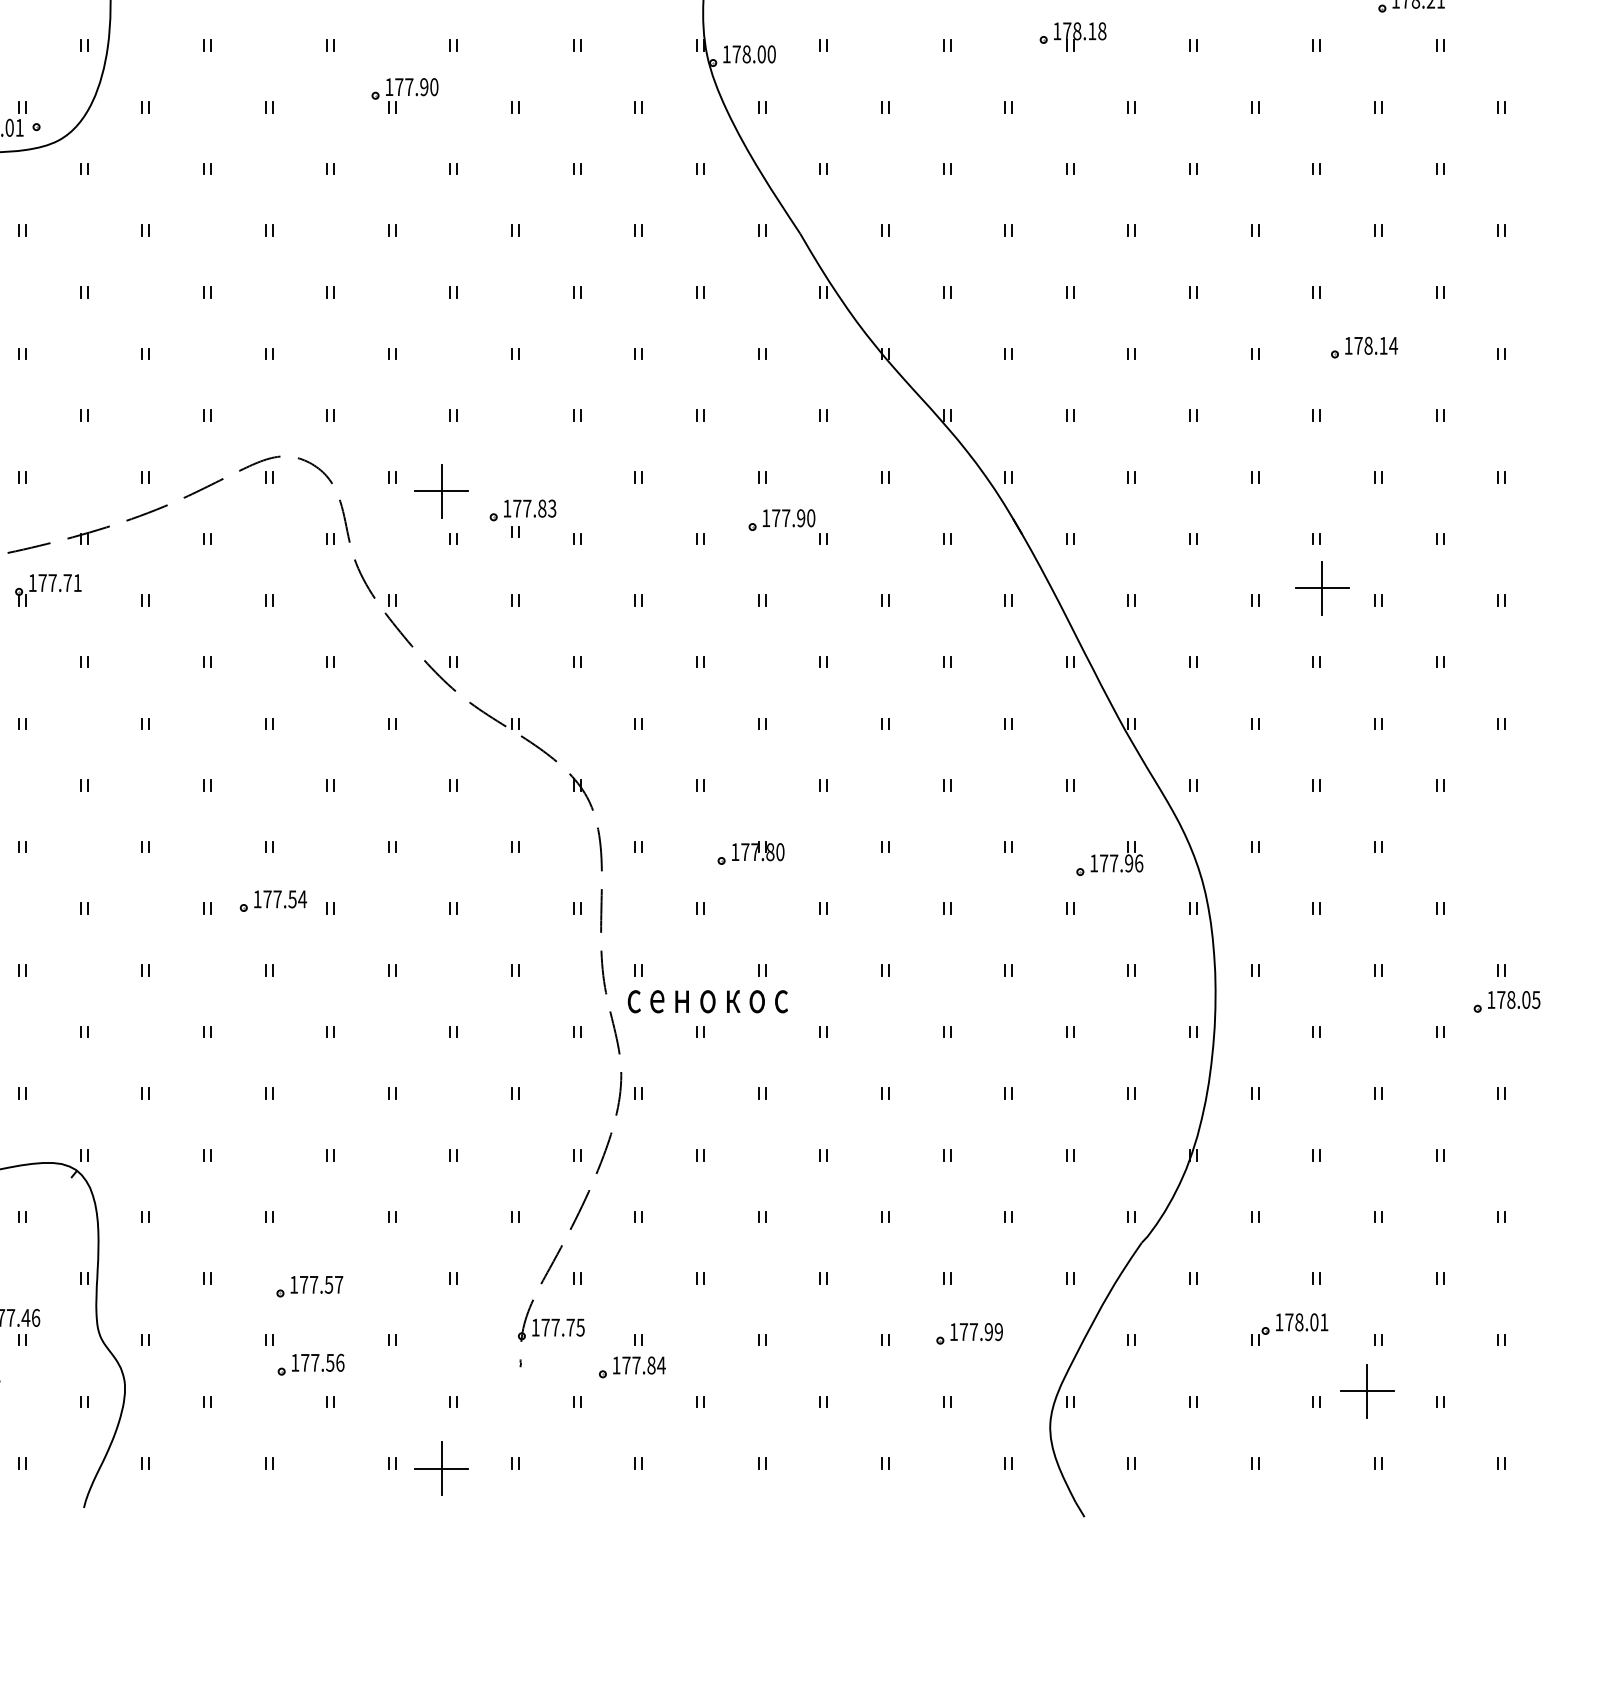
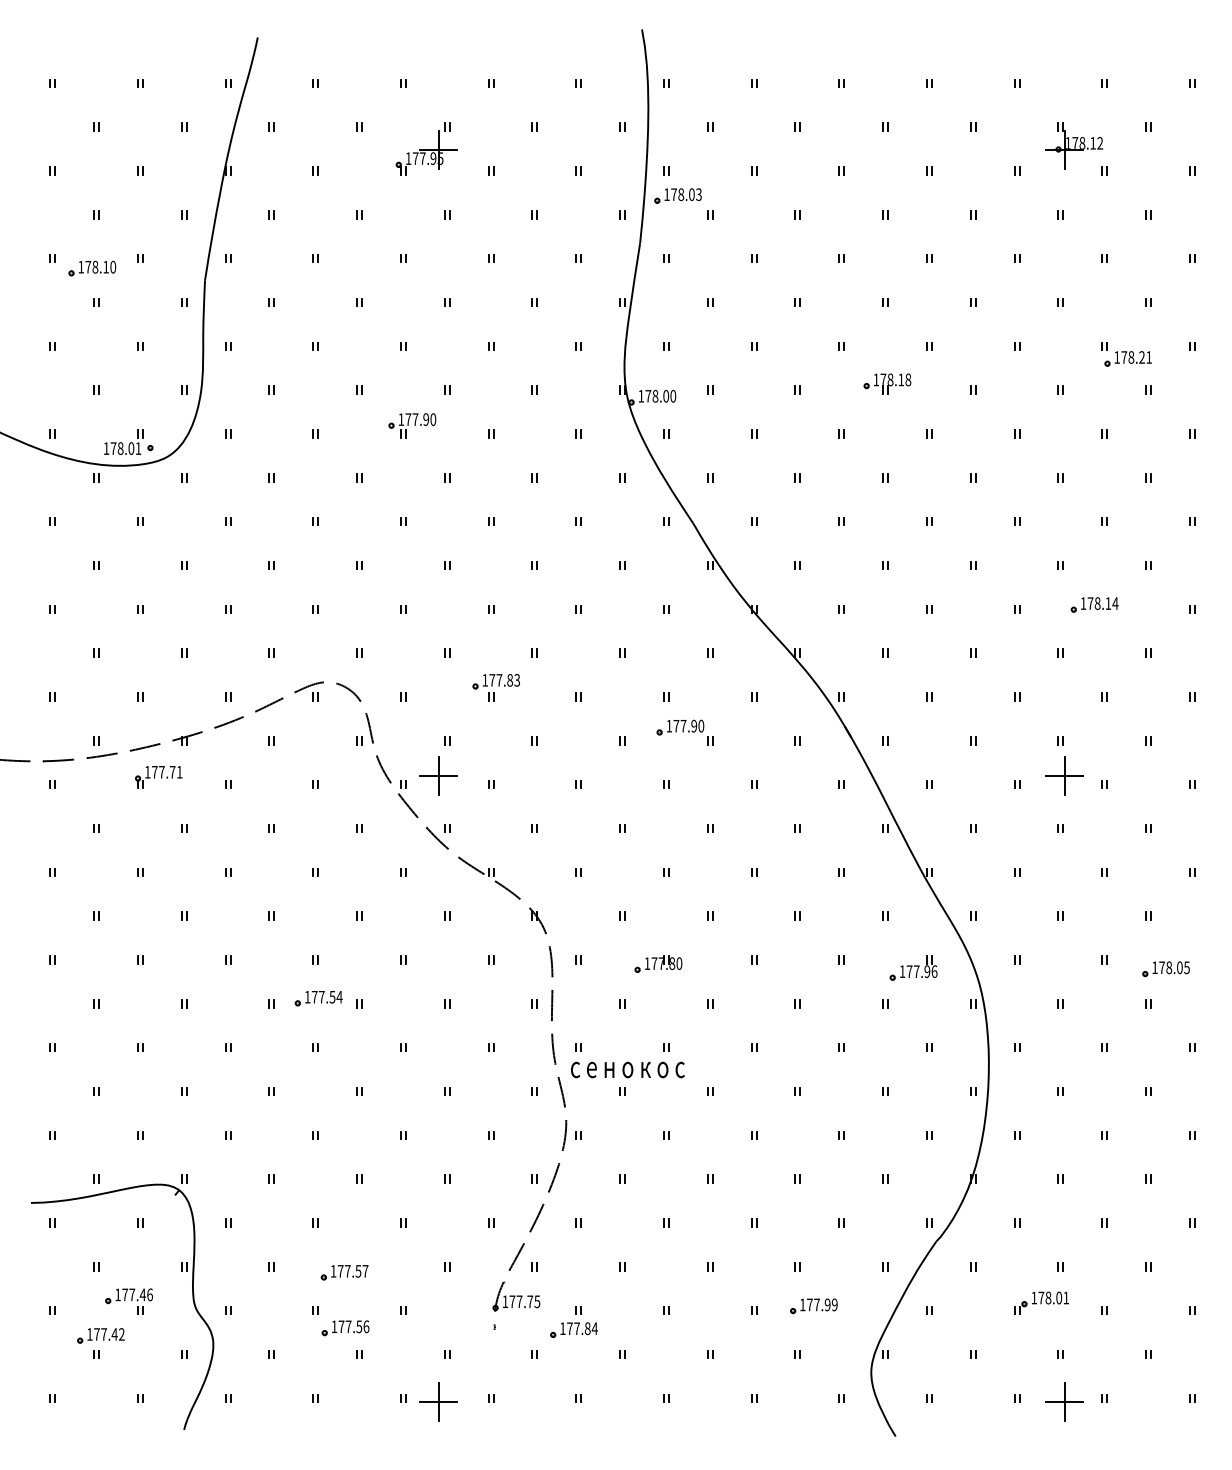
part: (441, 490) -> (438, 775), moved
part: (521, 518) -> (495, 687), moved
part: (1506, 1002) -> (1165, 969), moved
part: (1366, 1390) -> (1064, 1401), moved

